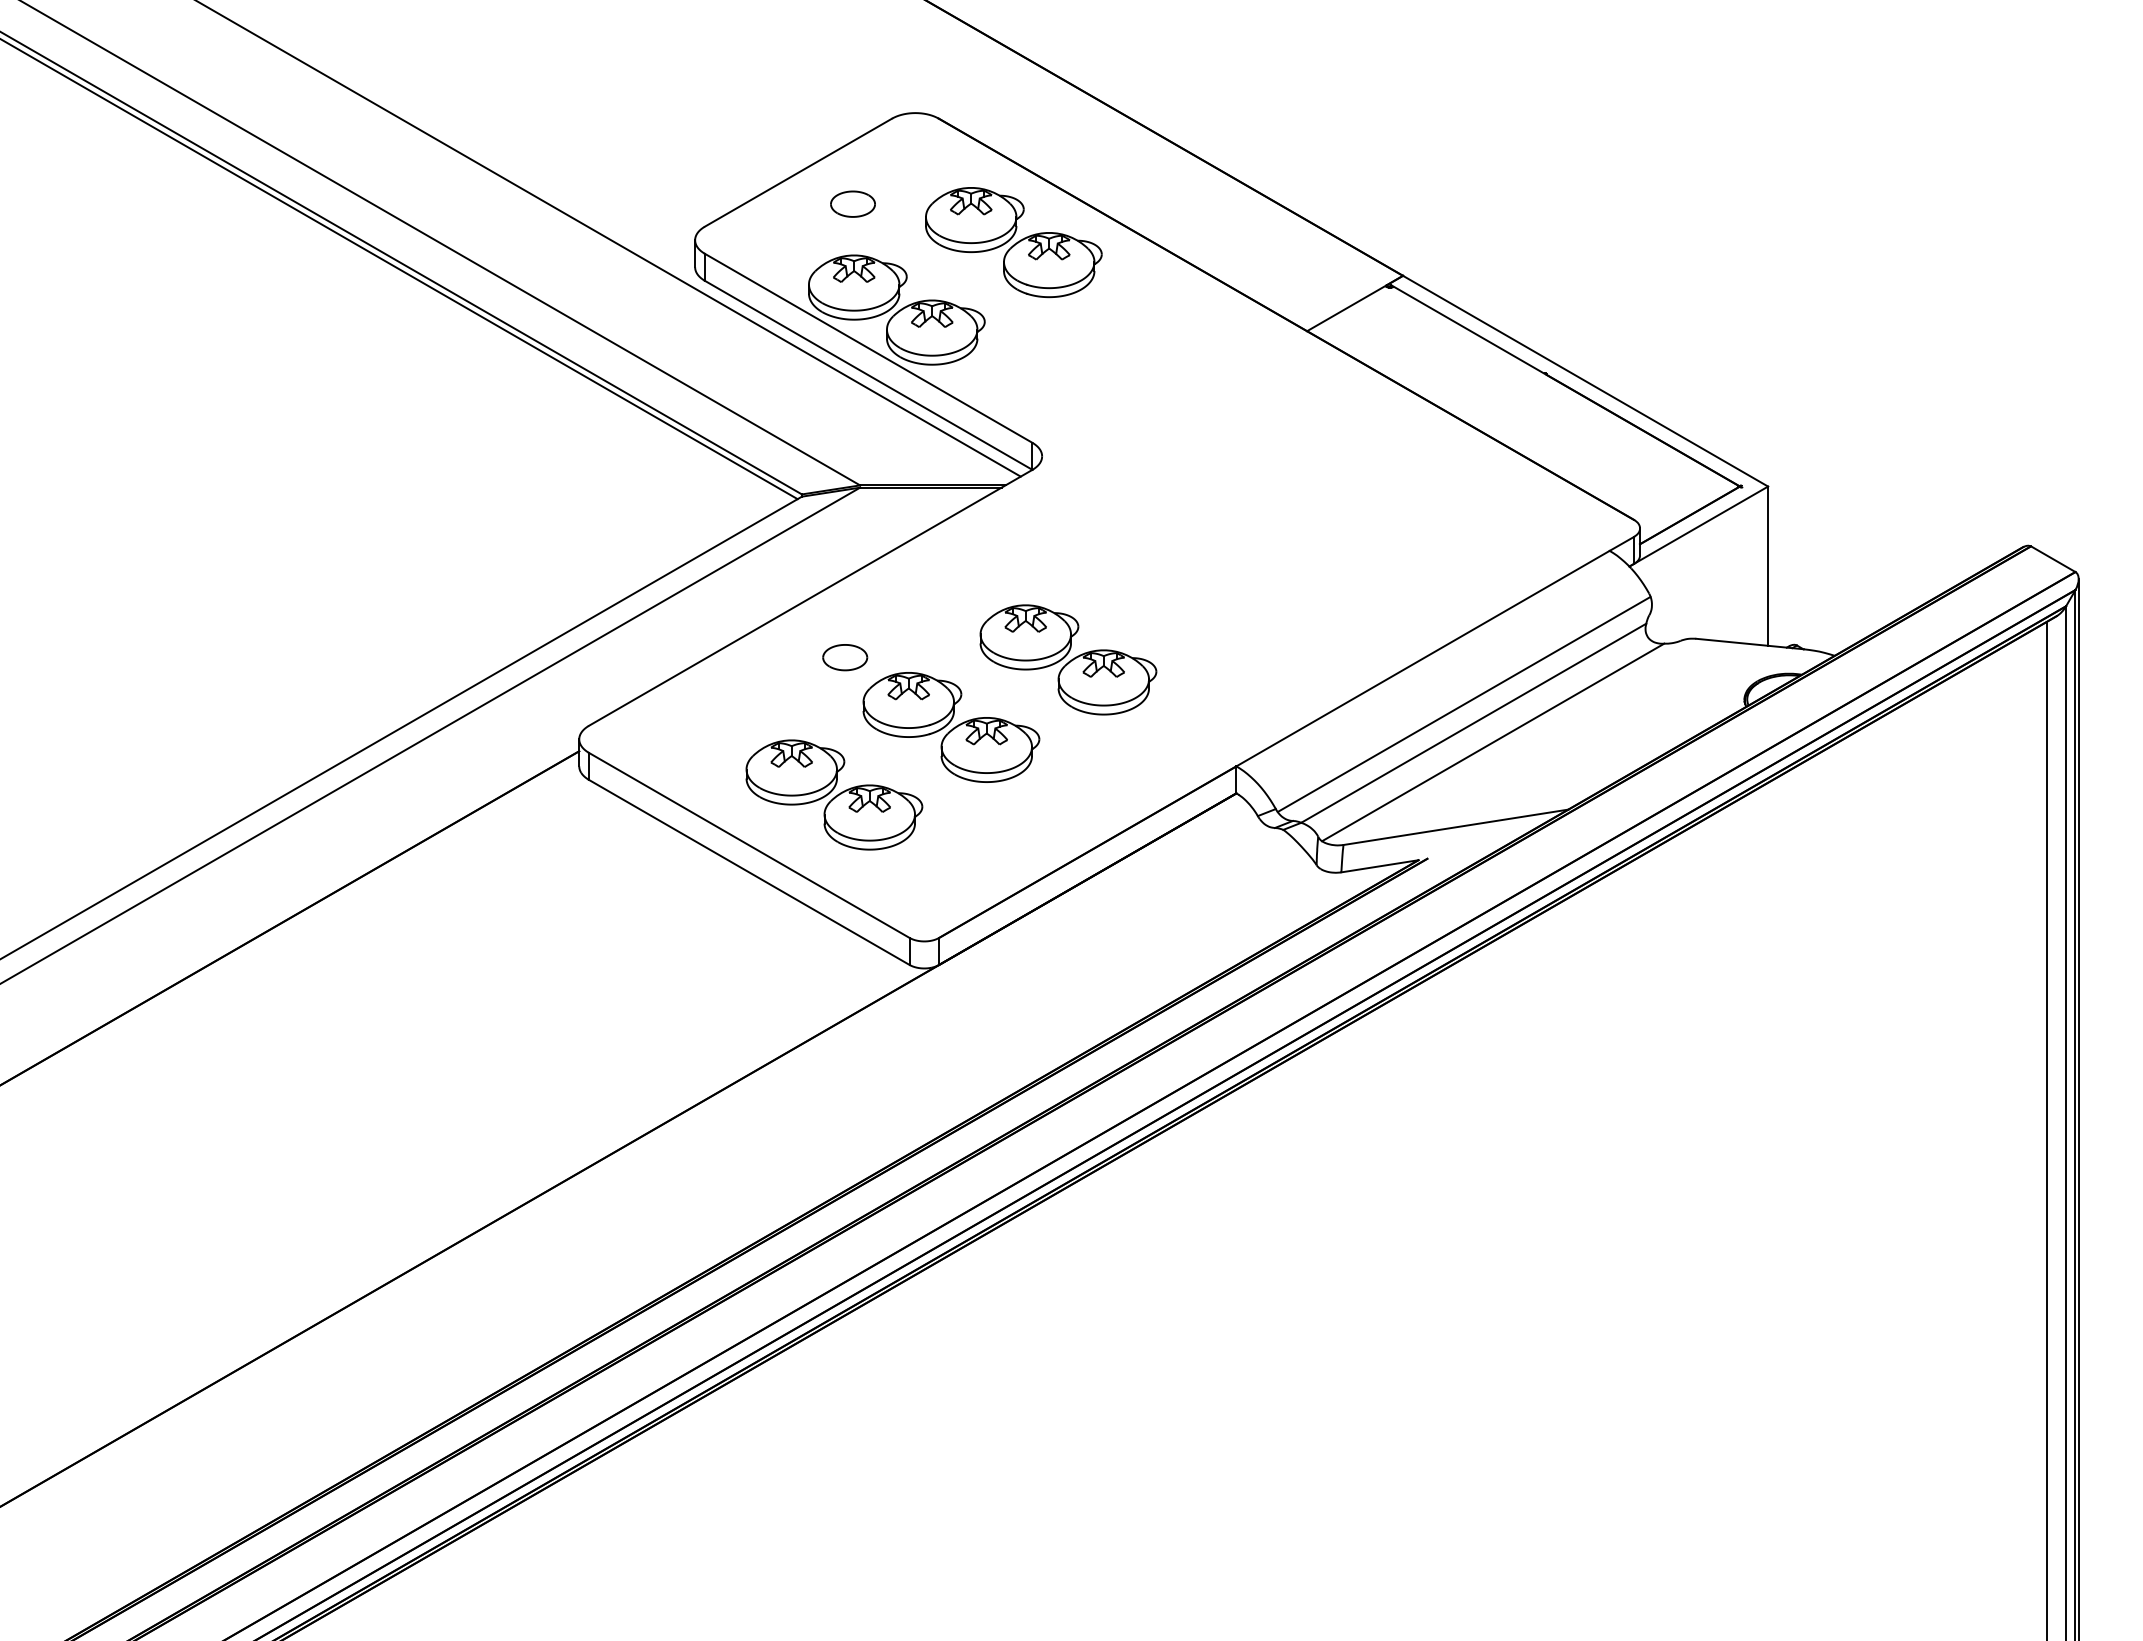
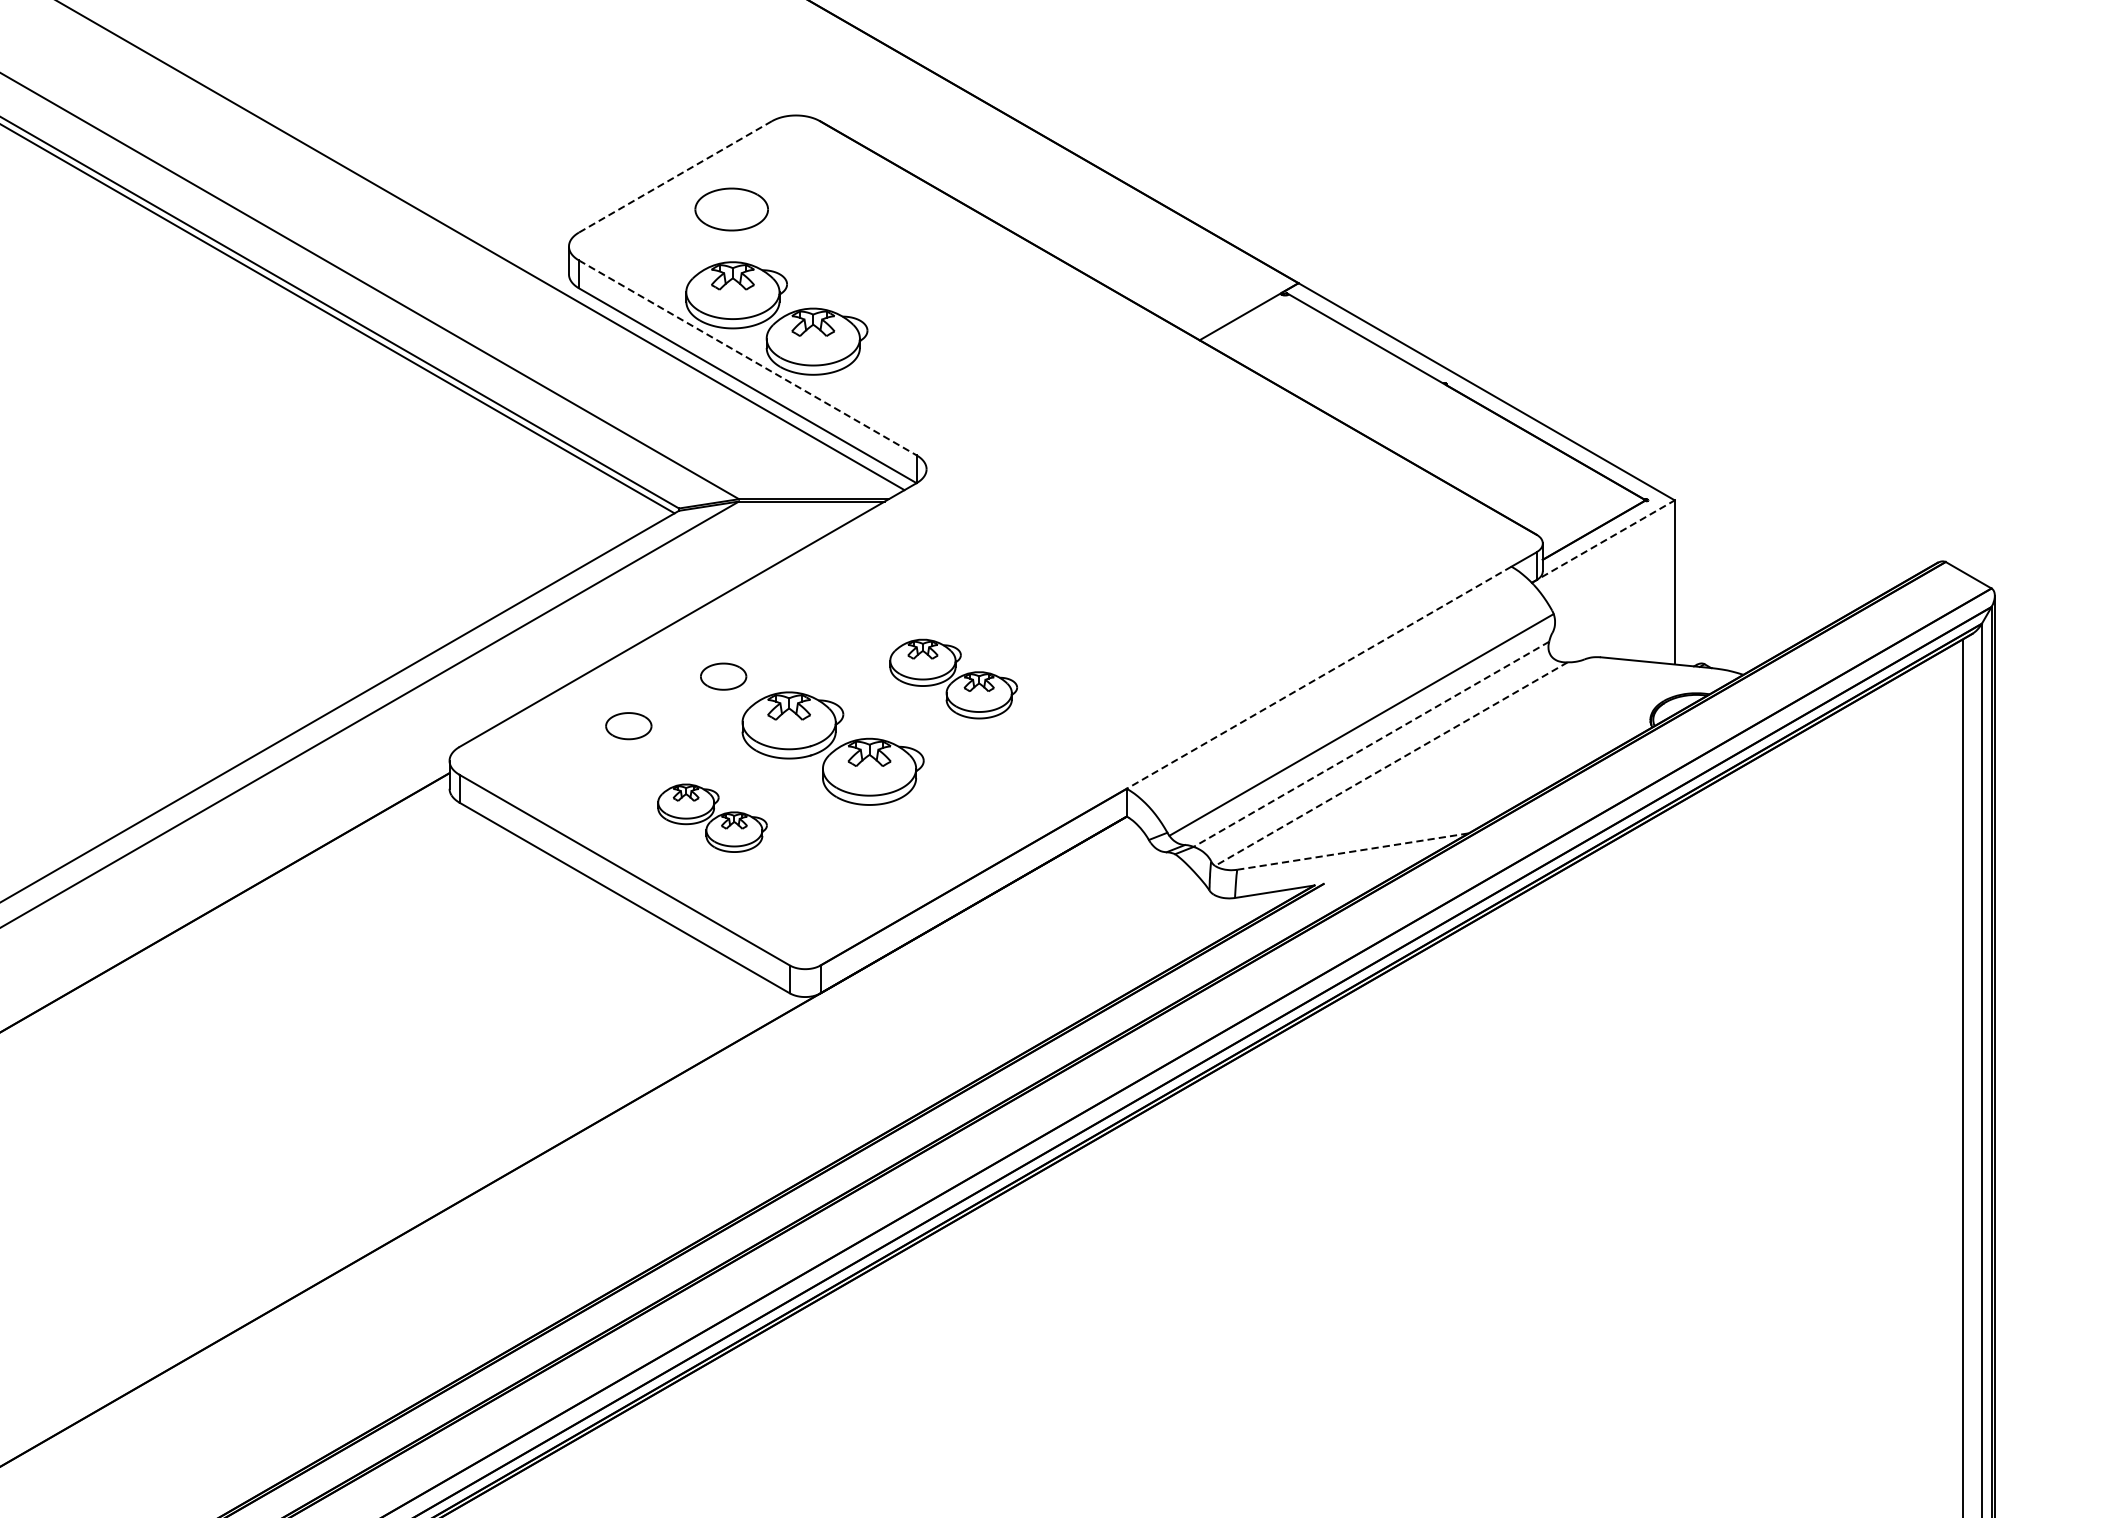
line: (797, 172) -> (674, 176), solid -> dashed
part: (852, 203) -> (731, 208), size x1.6
part: (1013, 242) -> (897, 248), removed
line: (869, 348) -> (748, 358), solid -> dashed
line: (1699, 526) -> (1604, 541), solid -> dashed
line: (1422, 658) -> (1318, 677), solid -> dashed
part: (1068, 659) -> (953, 678), size x0.7
part: (753, 705) -> (629, 726), added
line: (1473, 723) -> (1371, 744), solid -> dashed
line: (1493, 742) -> (1391, 764), solid -> dashed
part: (834, 794) -> (712, 817), size x0.6
line: (1456, 827) -> (1353, 851), solid -> dashed

